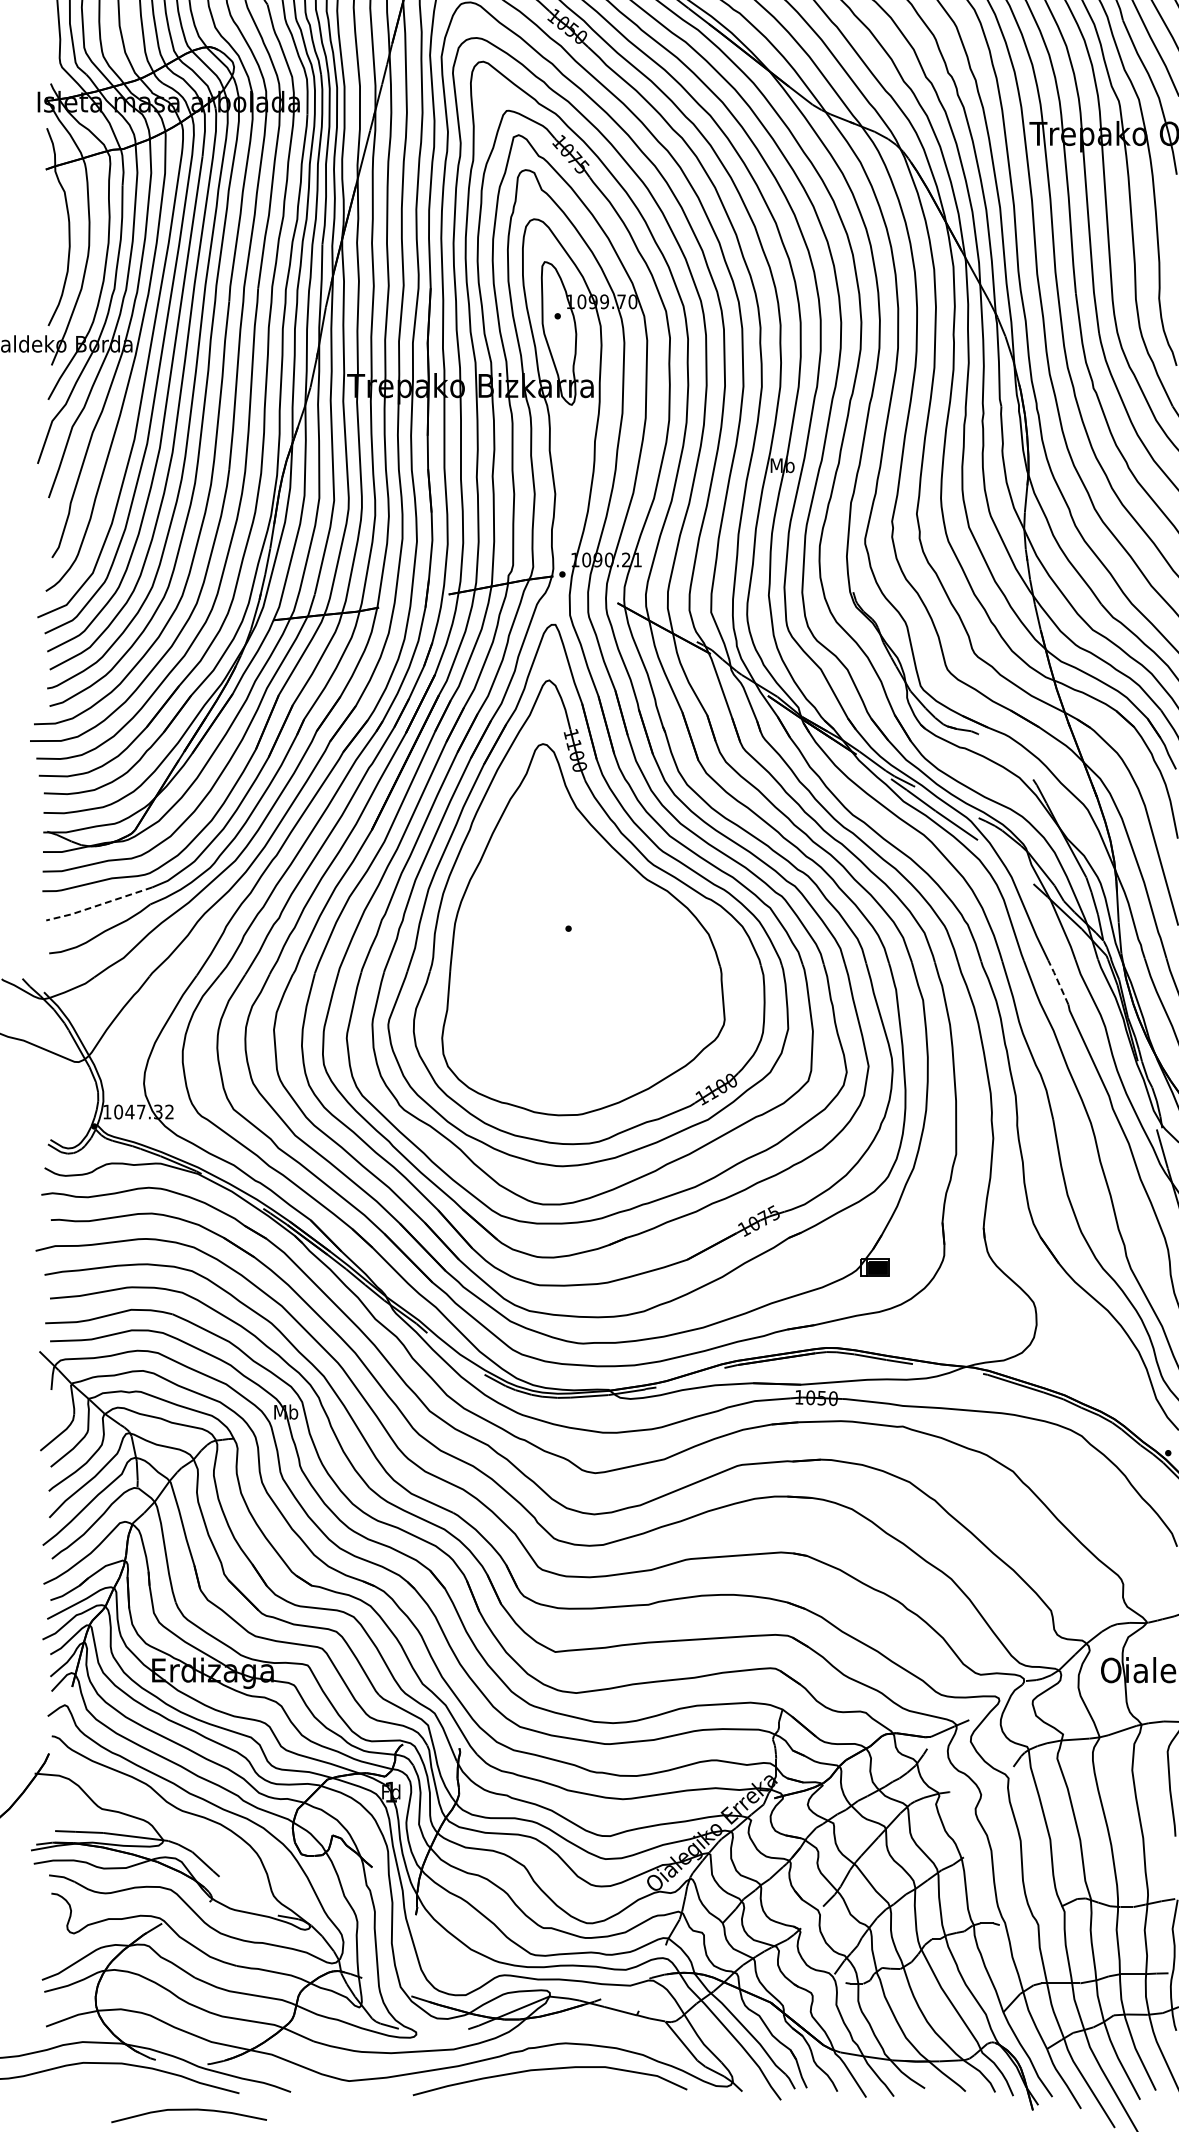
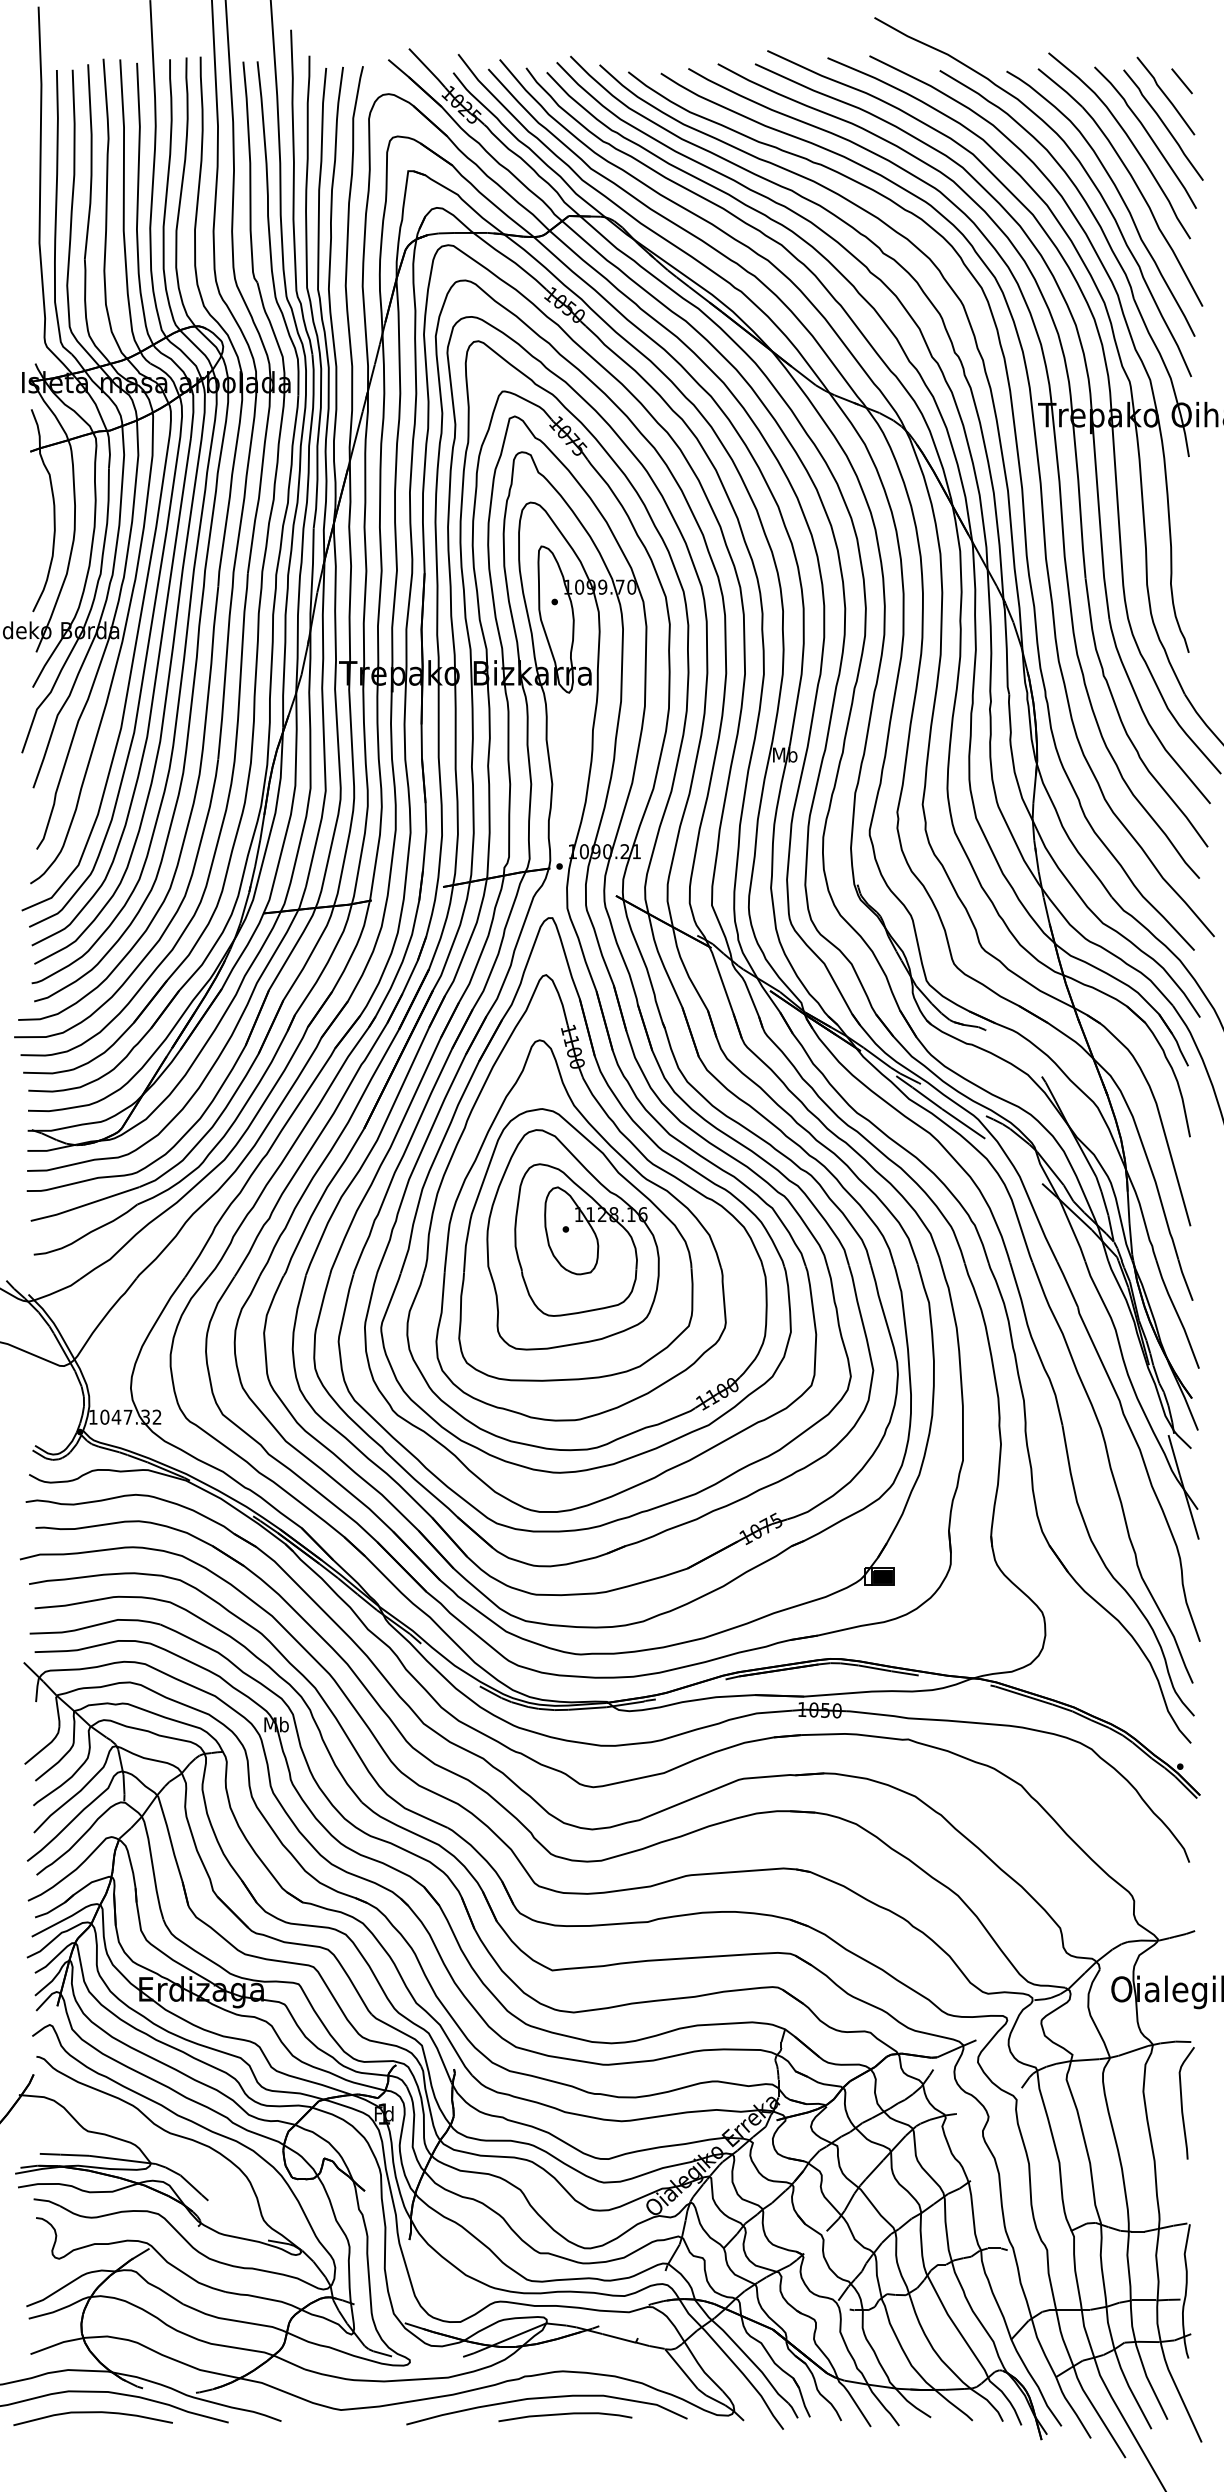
line: (98, 905) -> (84, 1205), dashed -> solid
part: (577, 943) -> (575, 1244), added
line: (1058, 981) -> (1067, 1283), dashed -> solid
curve: (568, 2085) -> (565, 2414), added
curve: (188, 2110) -> (92, 2413), moved

